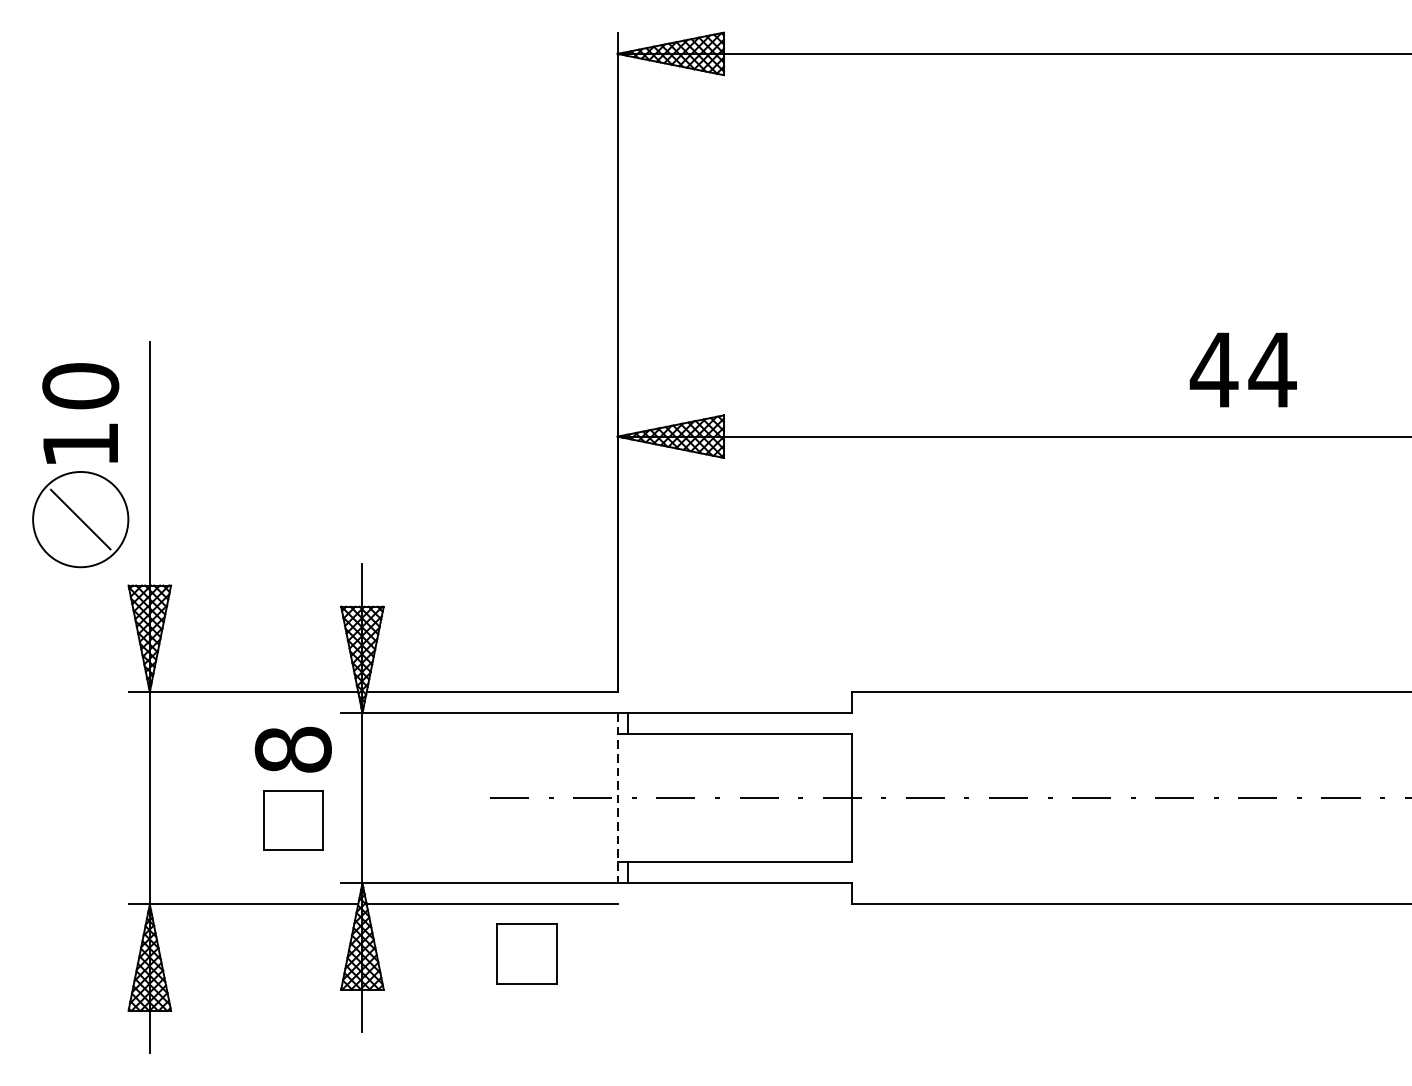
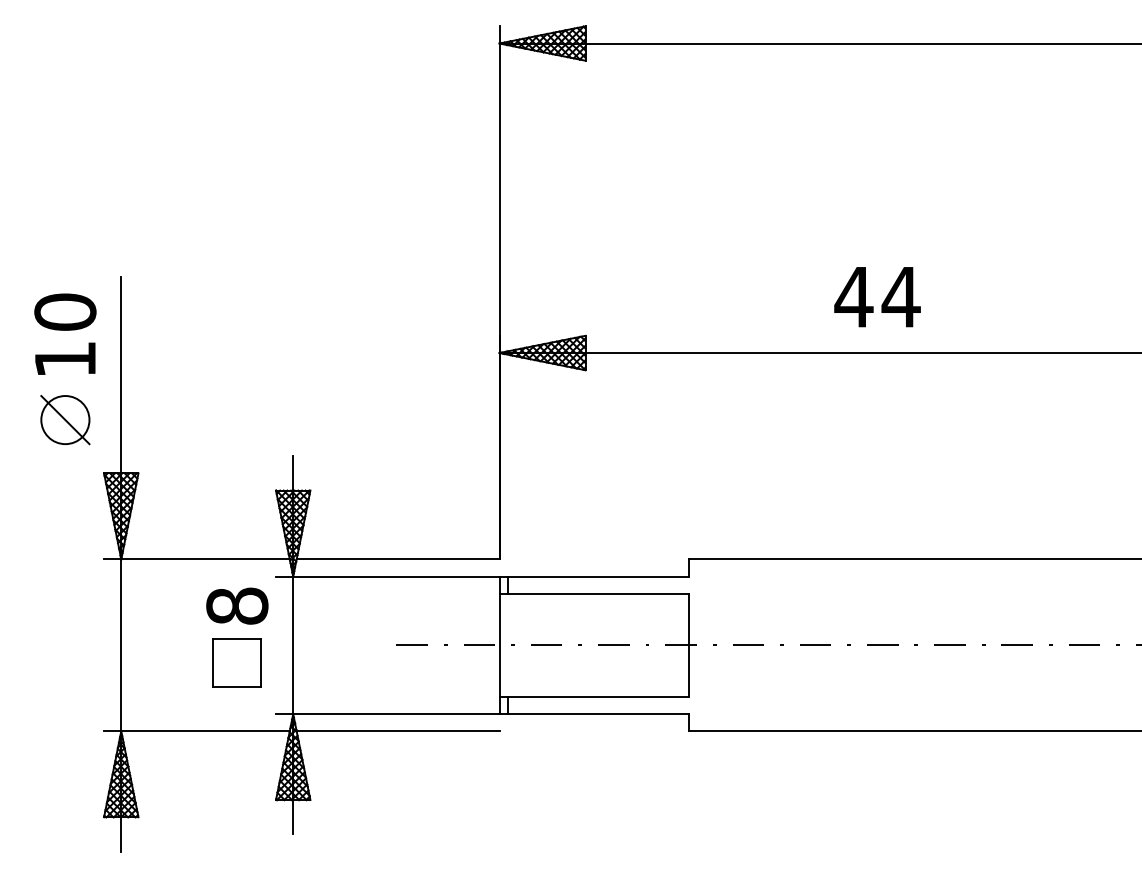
text: (1243, 370) -> (877, 297), moved
circle: (80, 520) -> (65, 420), size x0.62
line: (617, 798) -> (499, 645), dashed -> solid
part: (526, 952) -> (425, 770), removed

